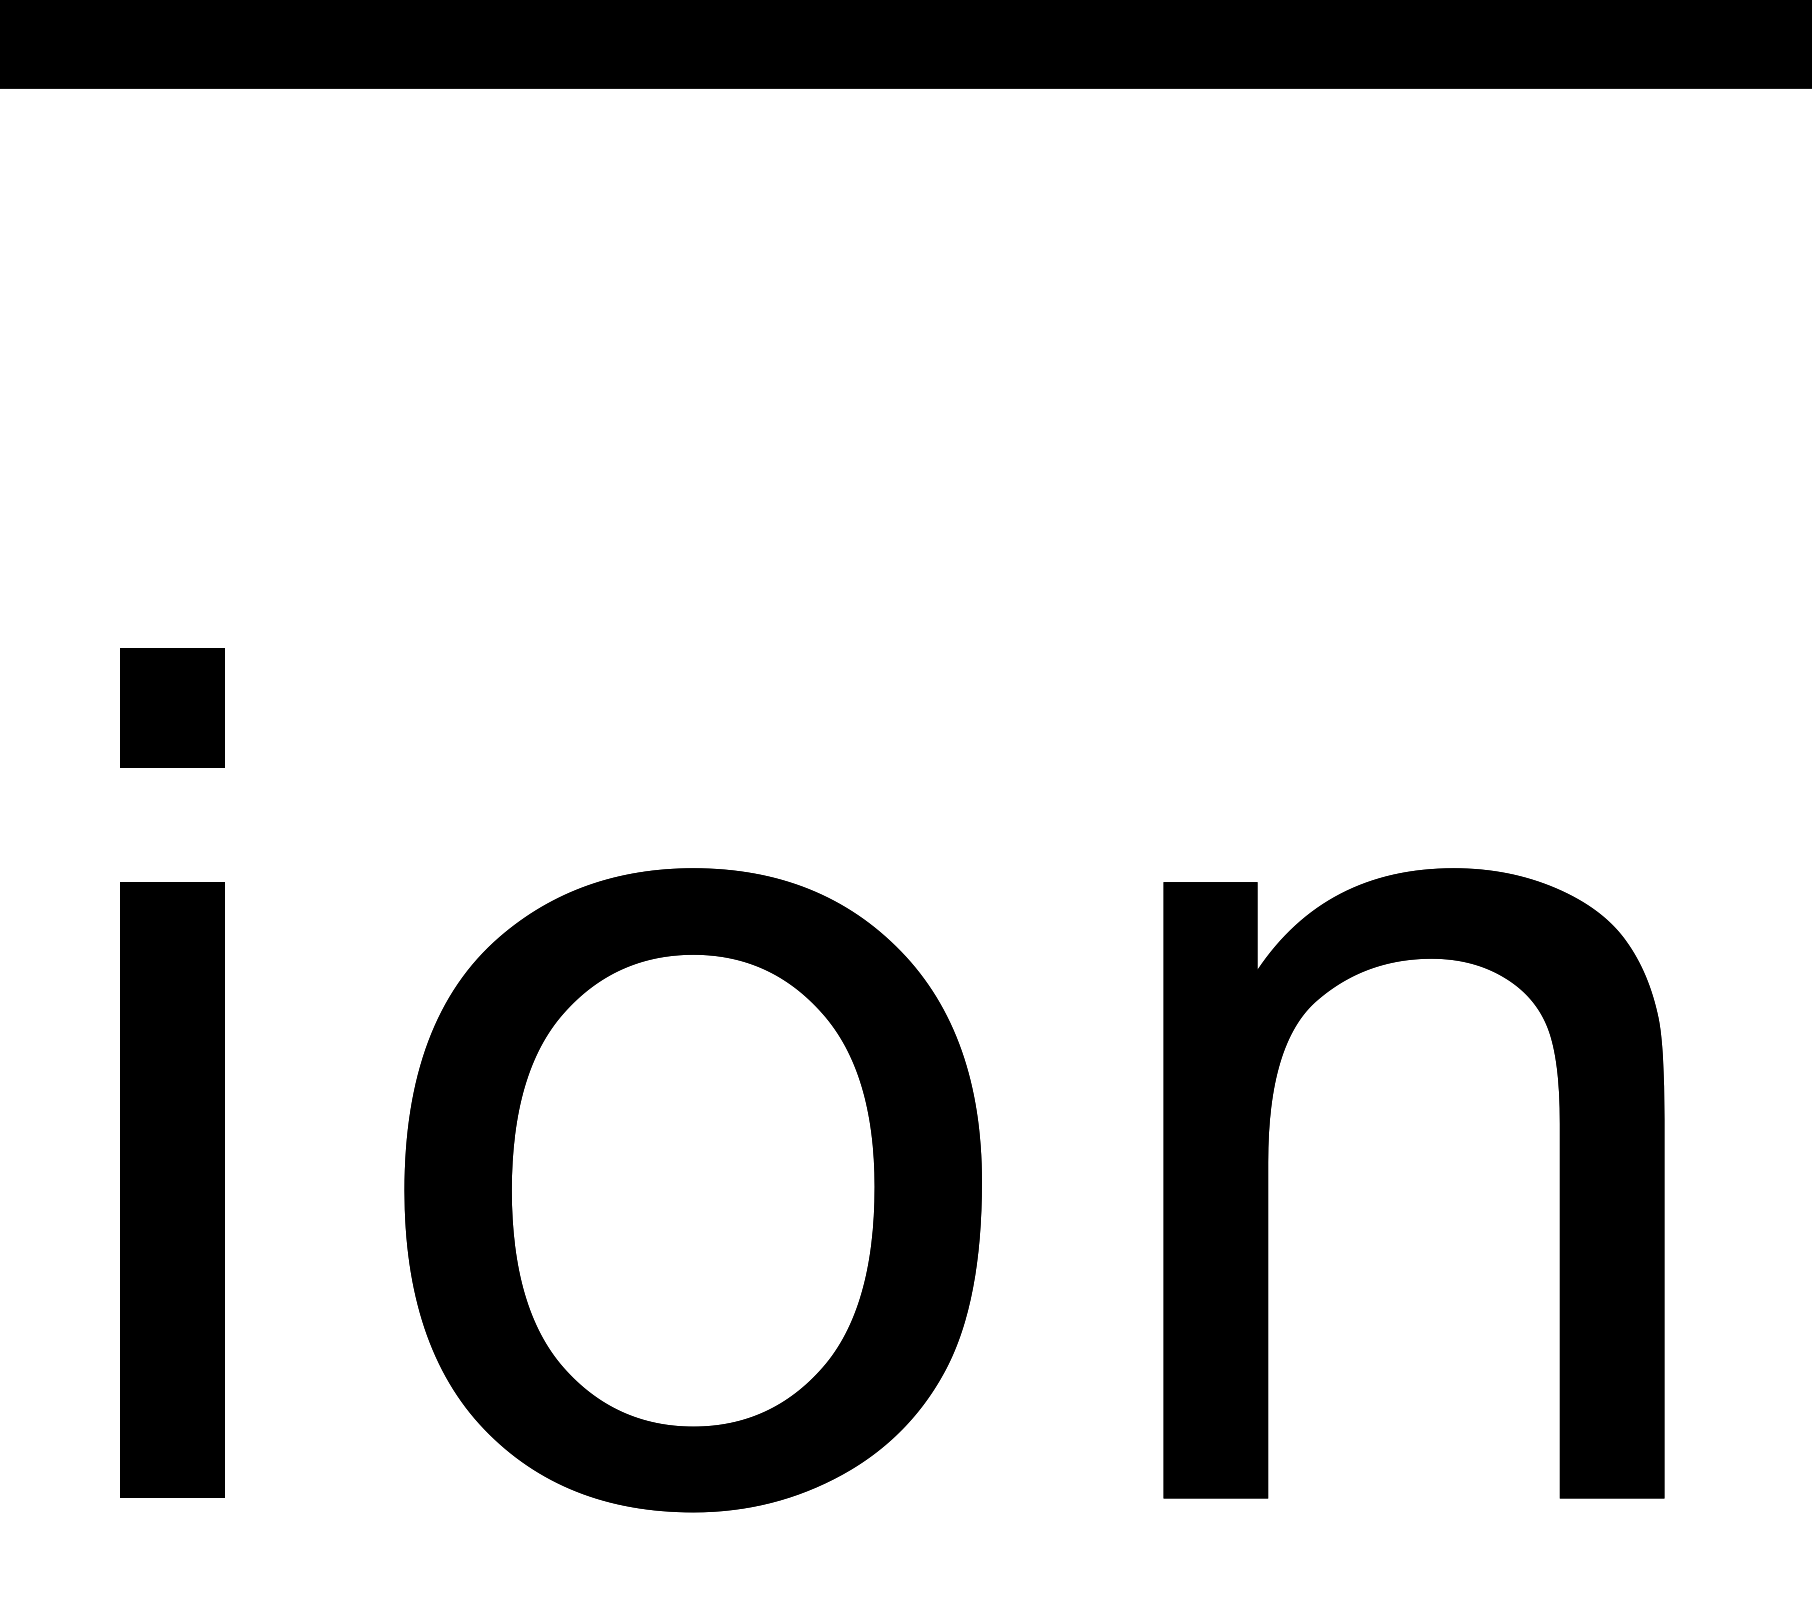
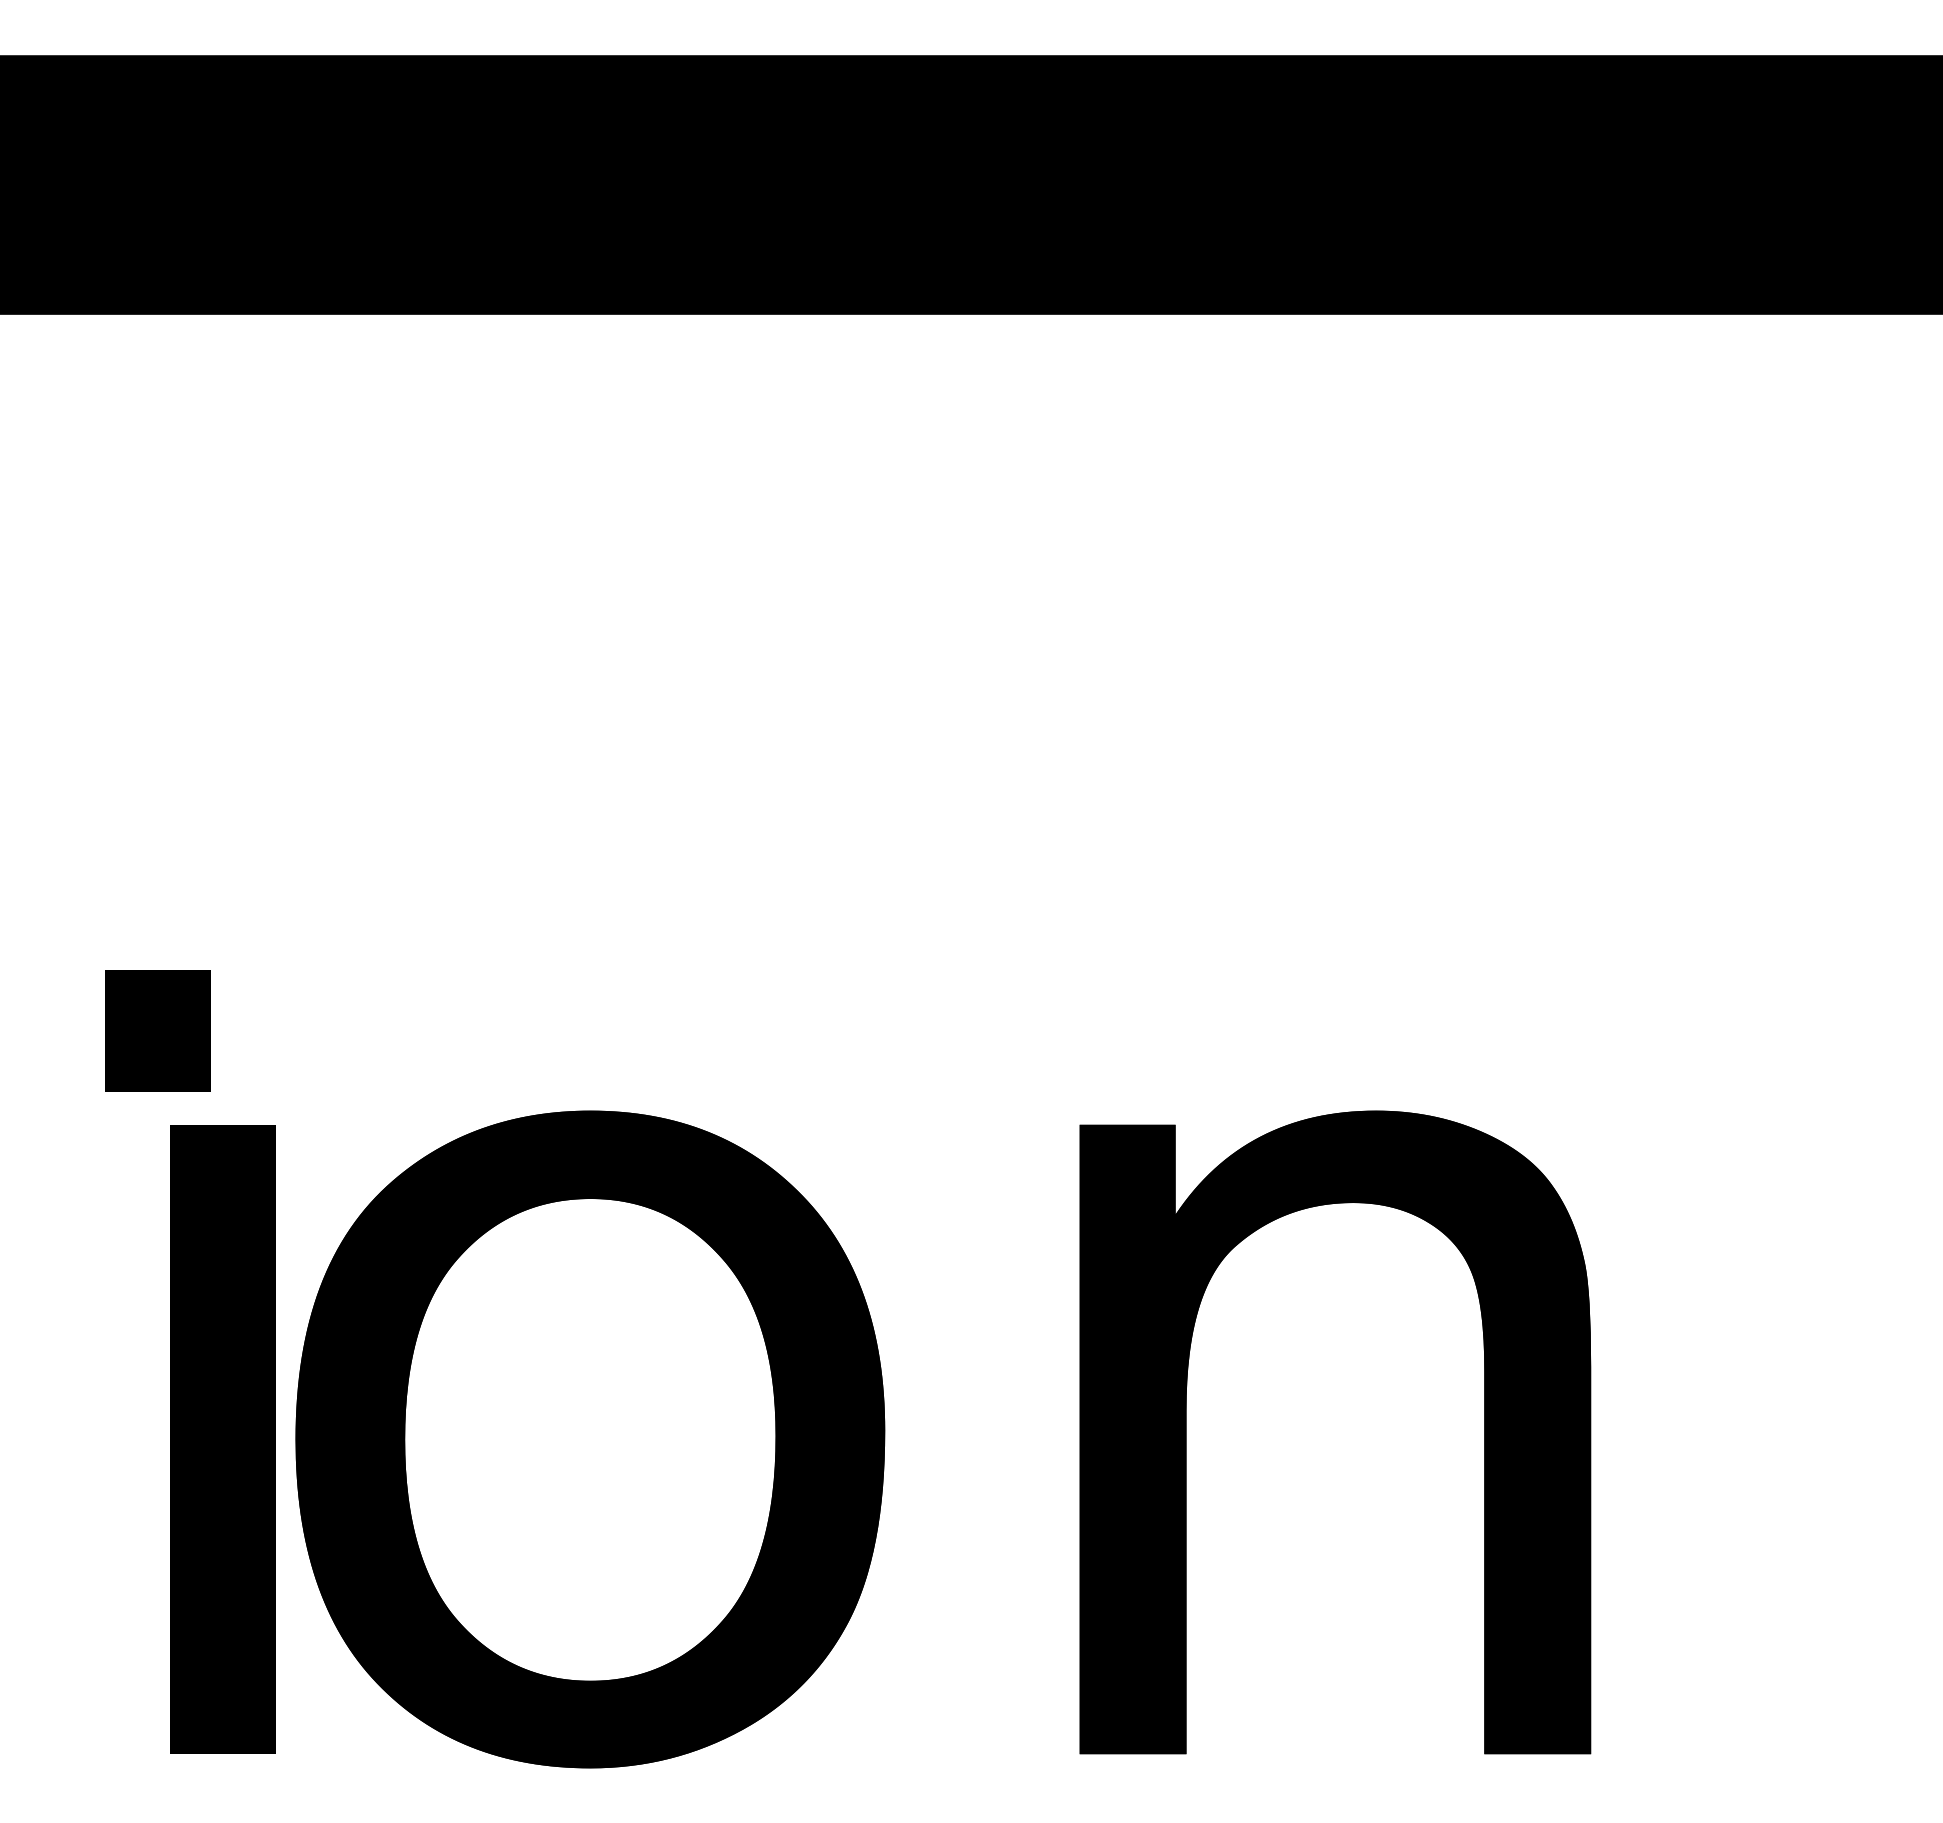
part: (172, 707) -> (157, 1030), moved
part: (1268, 1183) -> (1186, 1432), moved
part: (693, 1190) -> (590, 1439), moved

